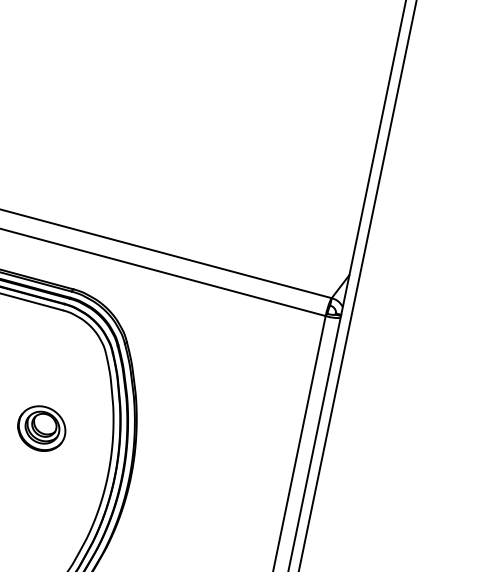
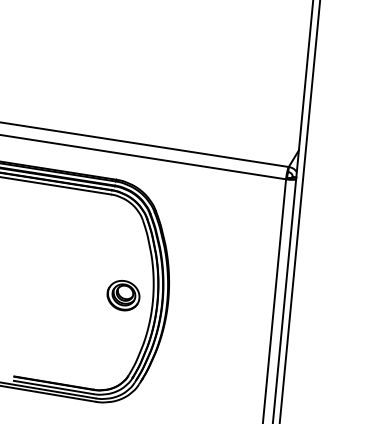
part: (41, 428) -> (123, 295), moved

